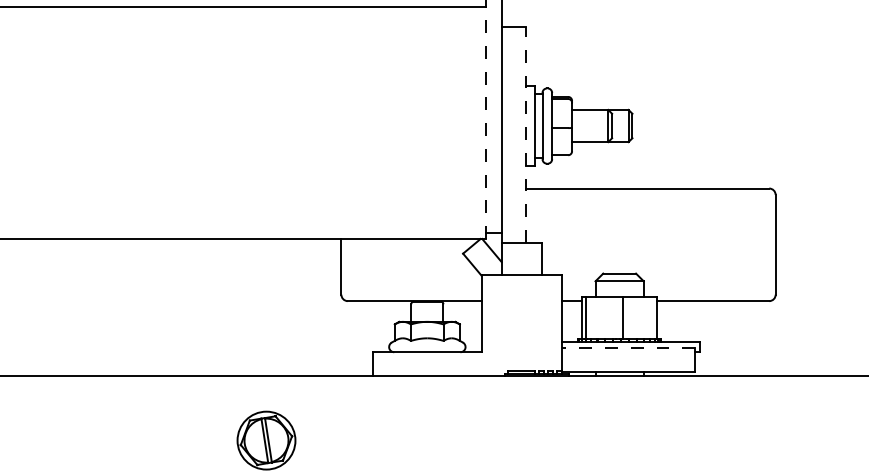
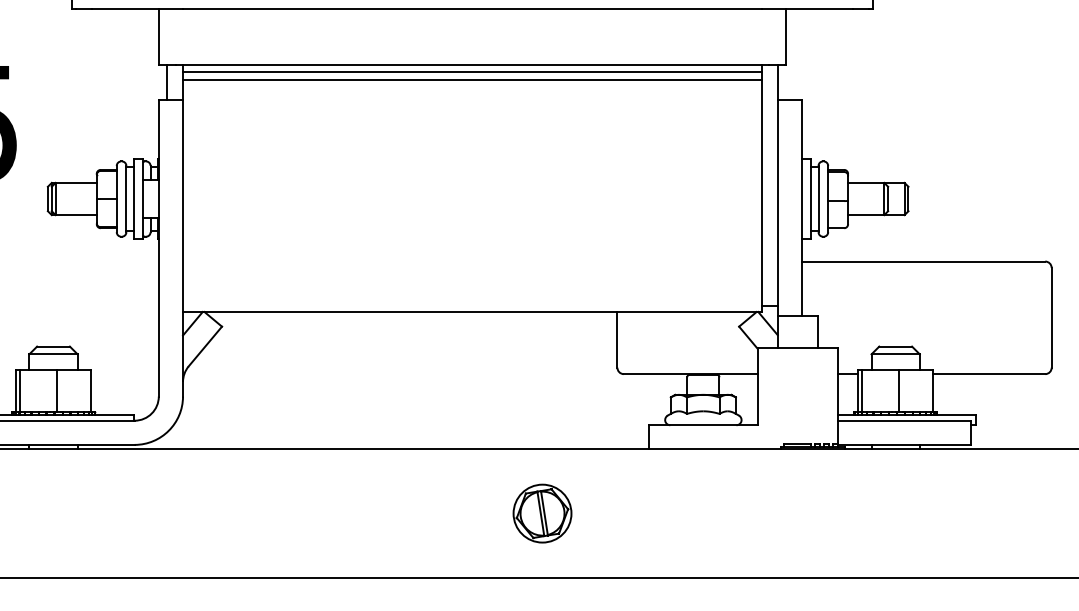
line: (486, 123) -> (762, 196), dashed -> solid
line: (526, 134) -> (802, 207), dashed -> solid
line: (628, 347) -> (904, 420), dashed -> solid

